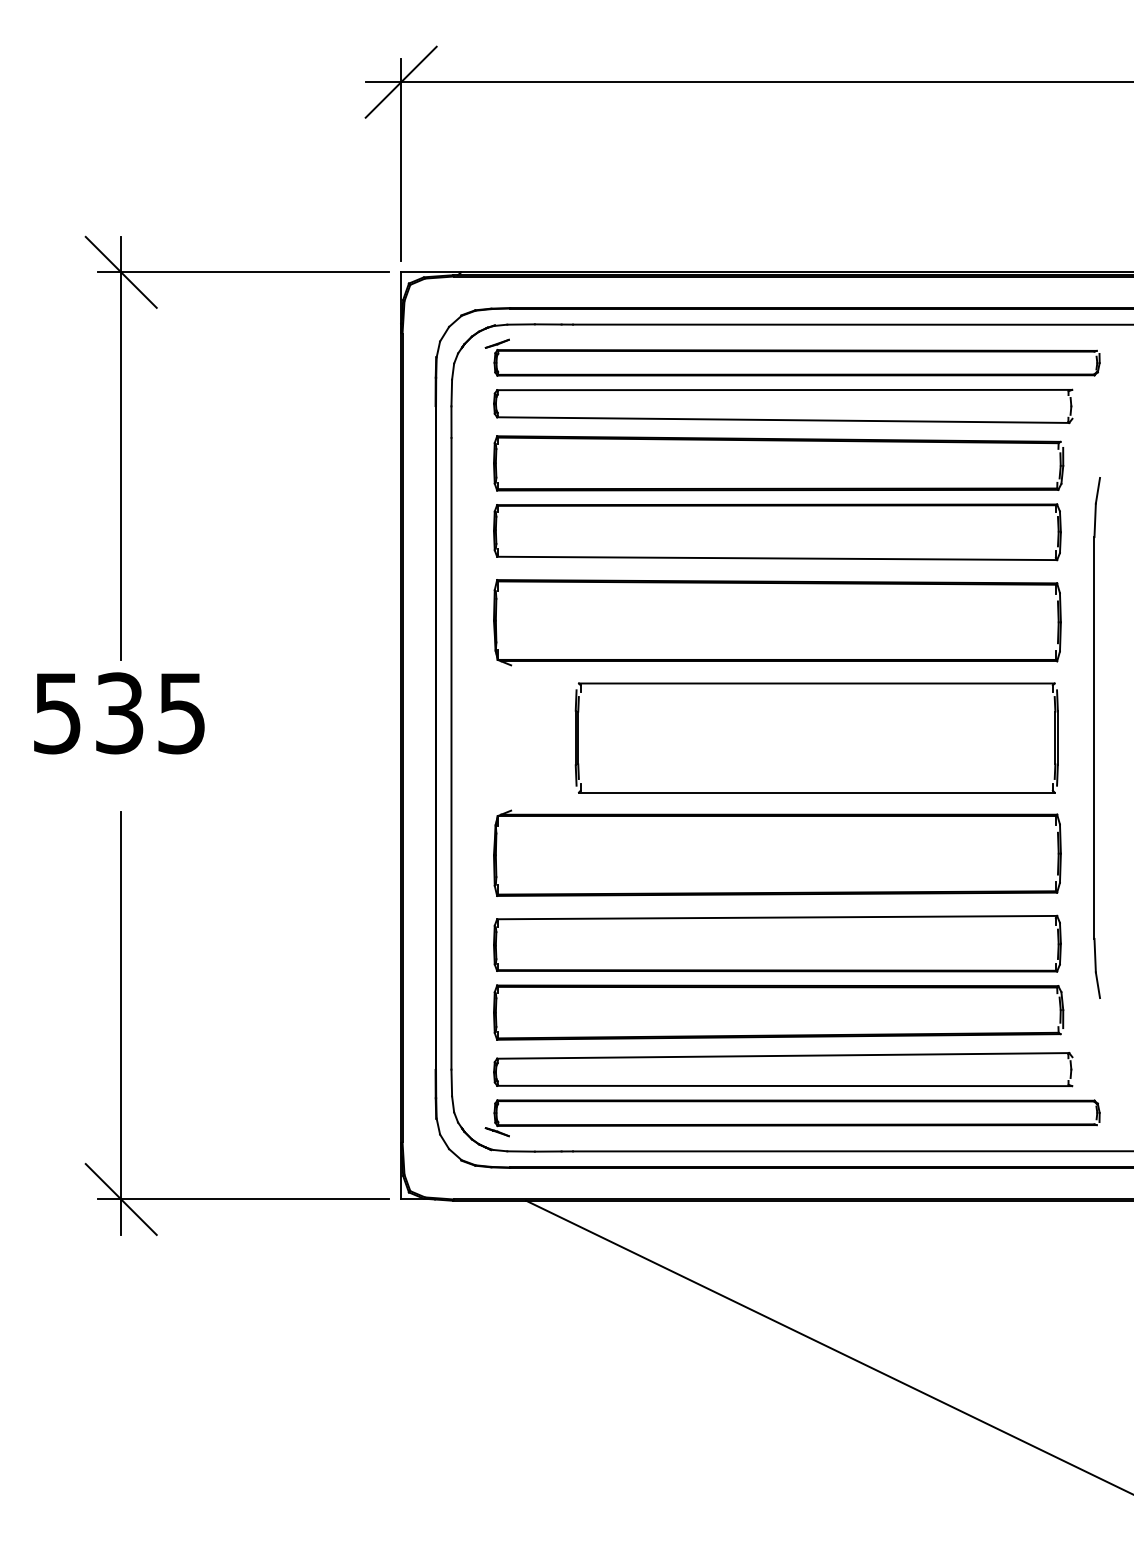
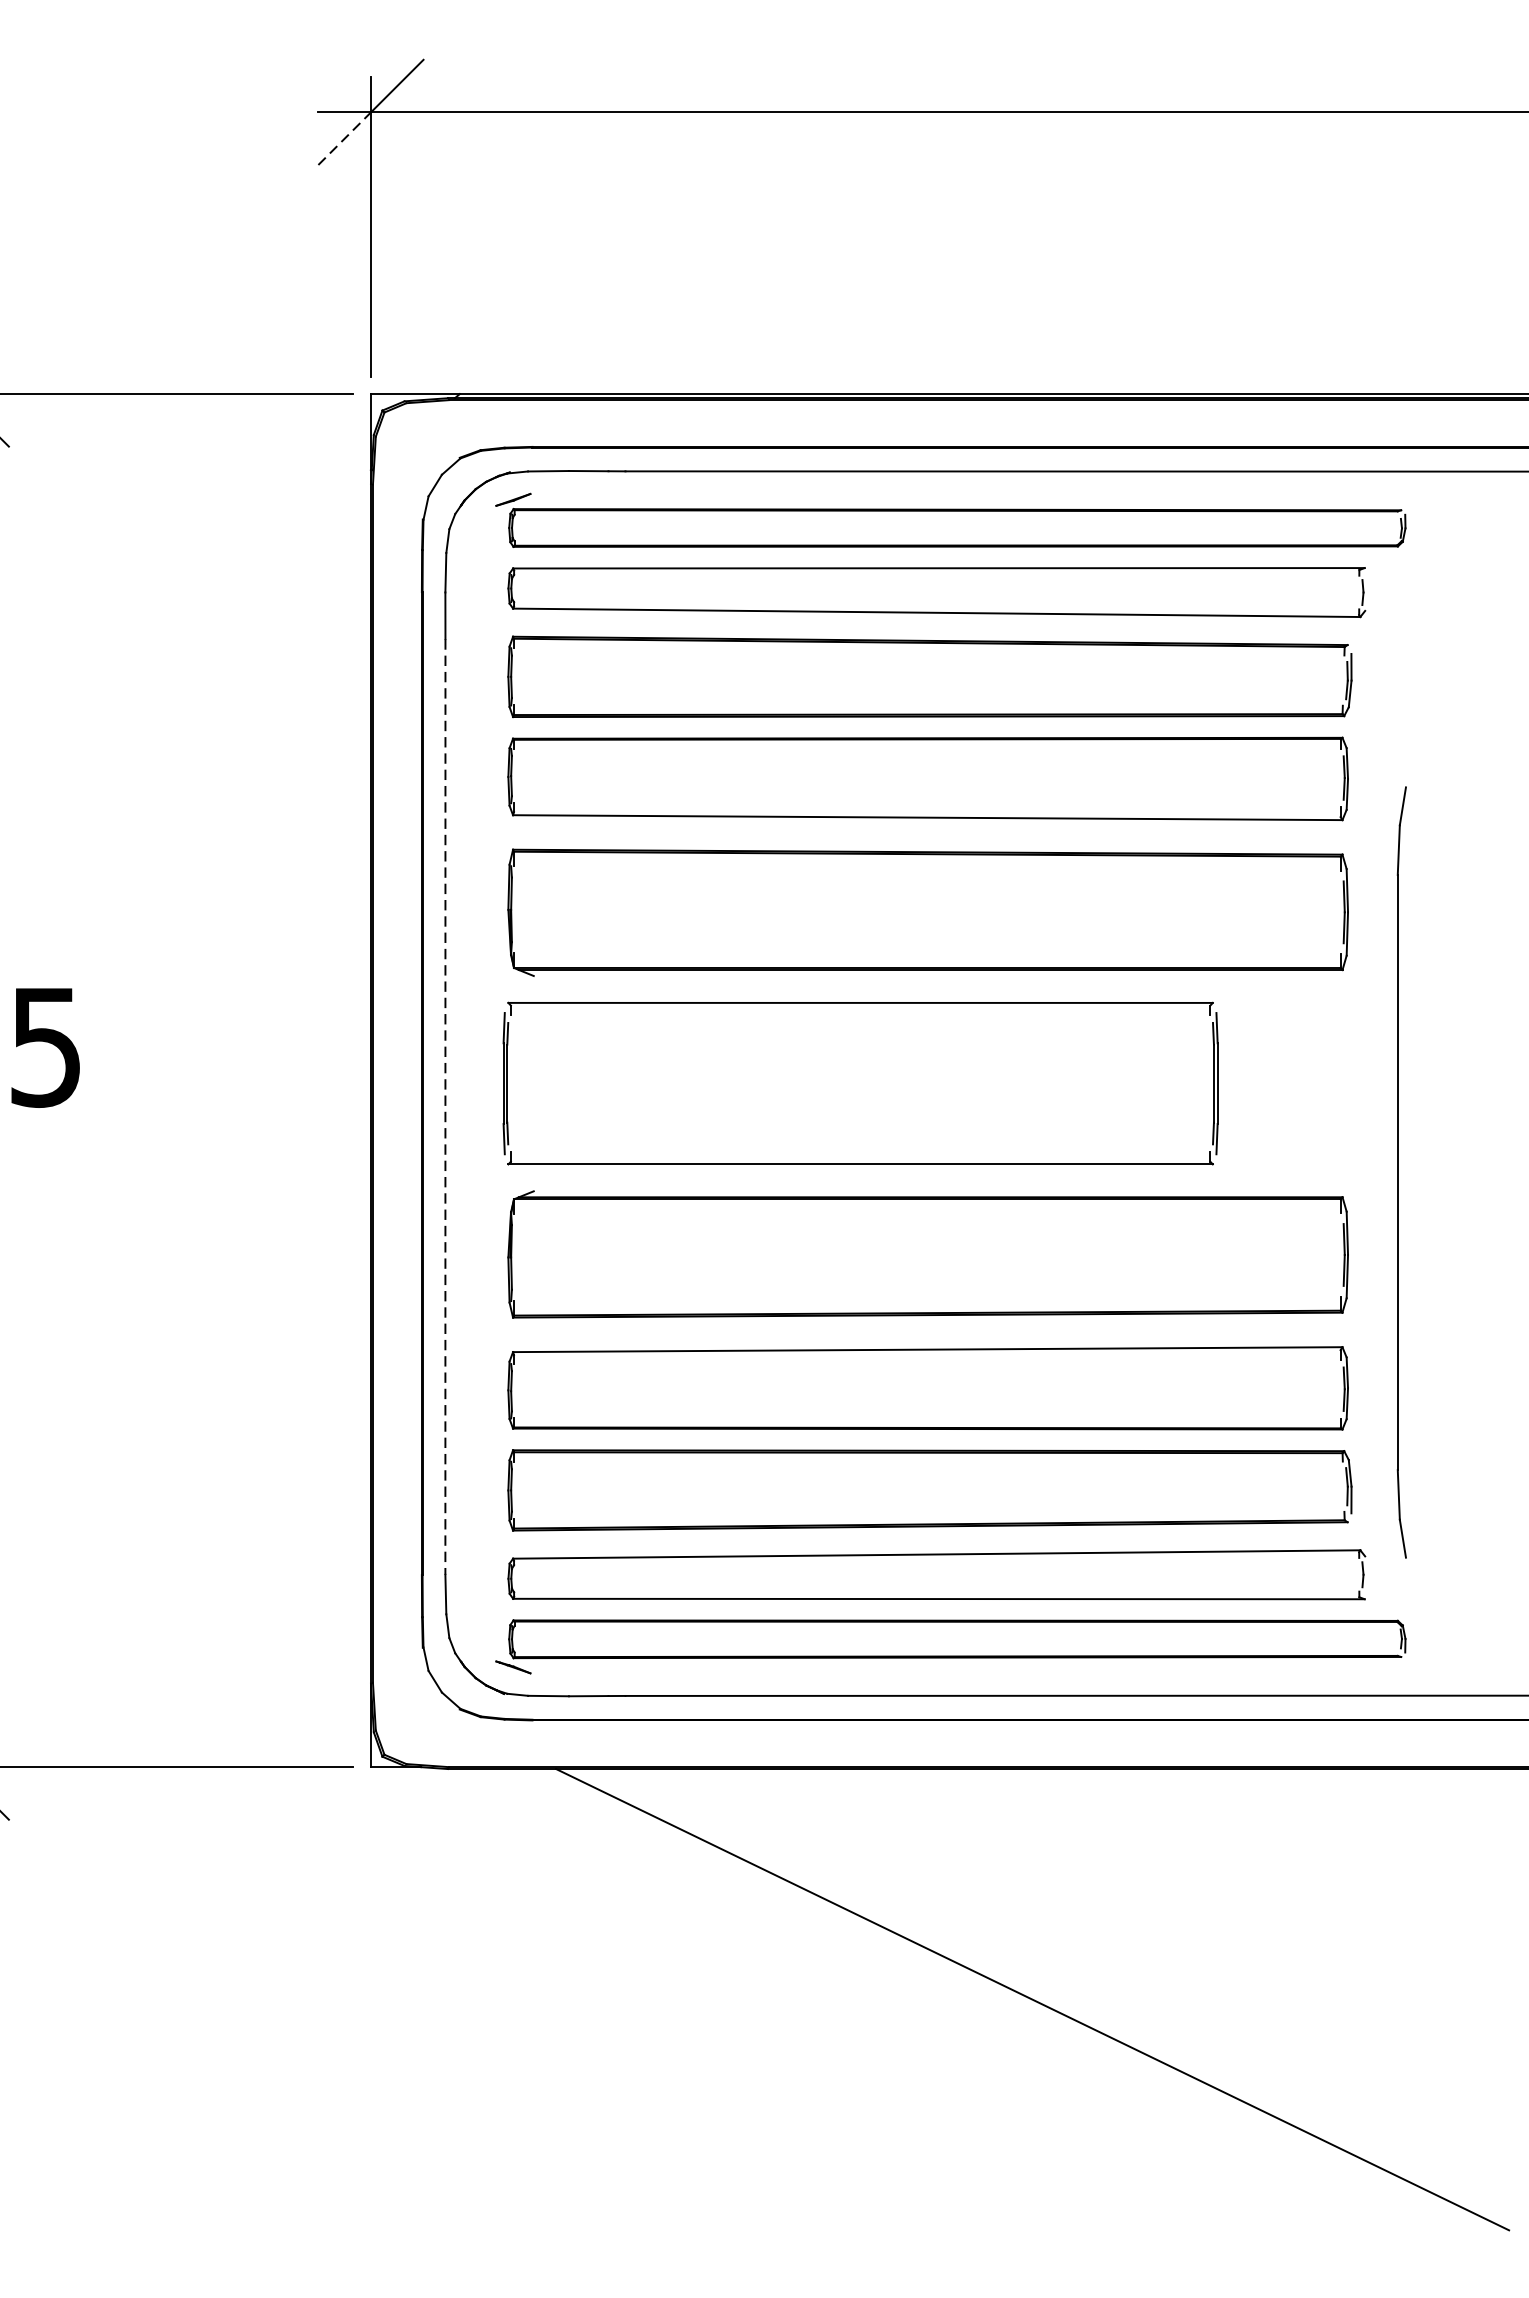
line: (383, 99) -> (344, 137), solid -> dashed
part: (816, 684) -> (860, 1004), moved
part: (1096, 737) -> (1400, 1171), moved
line: (451, 753) -> (445, 1106), solid -> dashed

